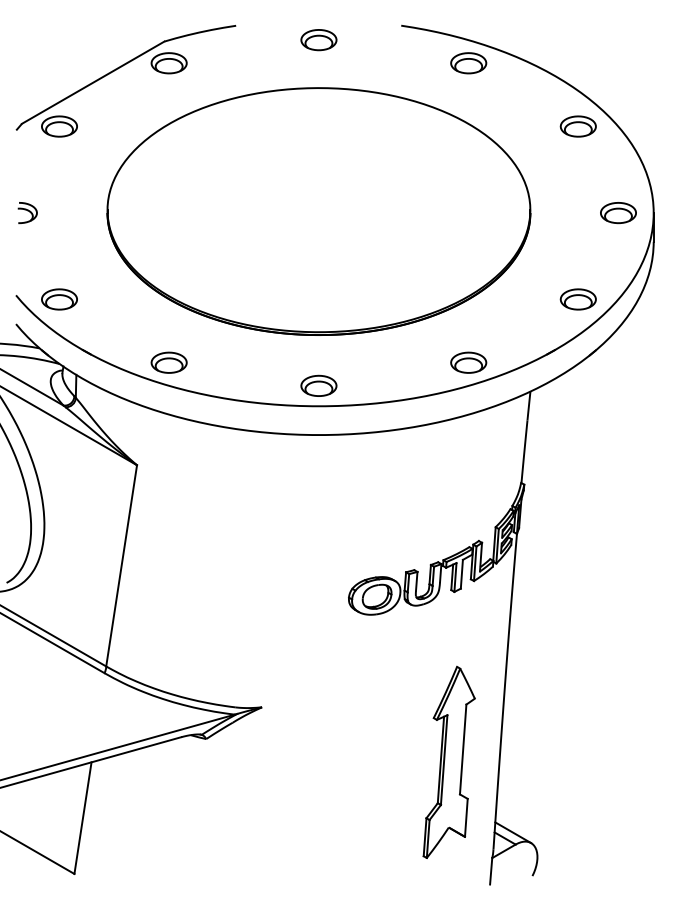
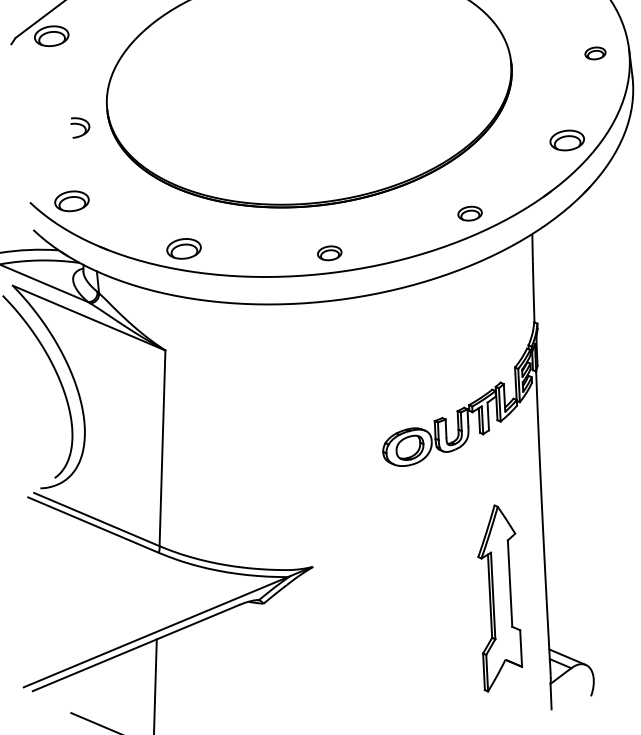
part: (27, 213) -> (80, 127), moved
part: (618, 213) -> (595, 53), size x0.6
part: (468, 362) -> (469, 213), size x0.7
part: (318, 385) -> (329, 253), size x0.7

